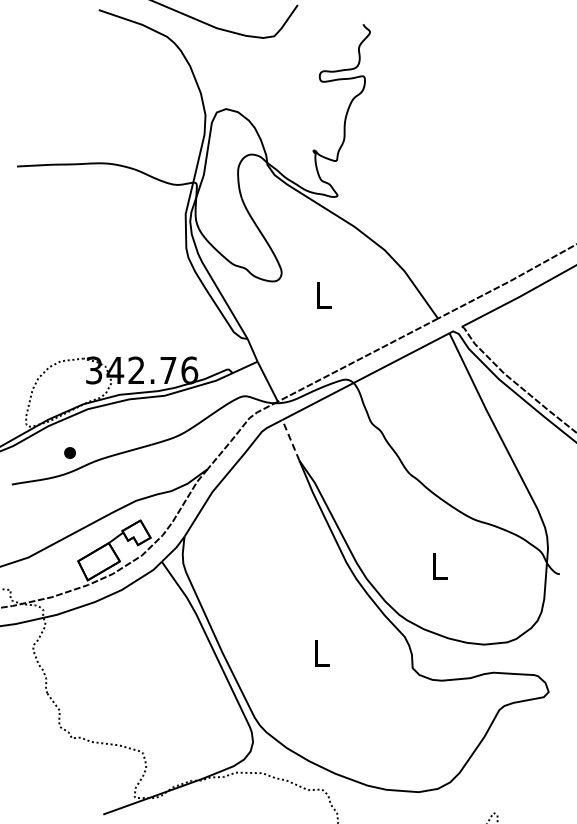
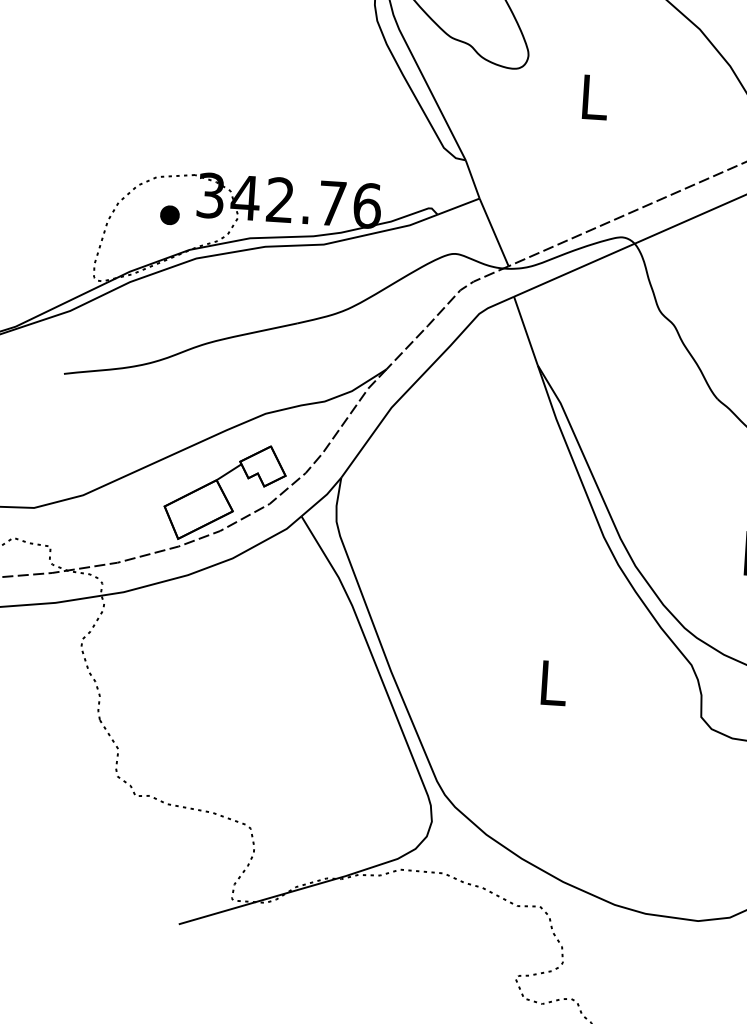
line: (290, 439) -> (525, 329), dashed -> solid
part: (69, 452) -> (169, 214), moved

